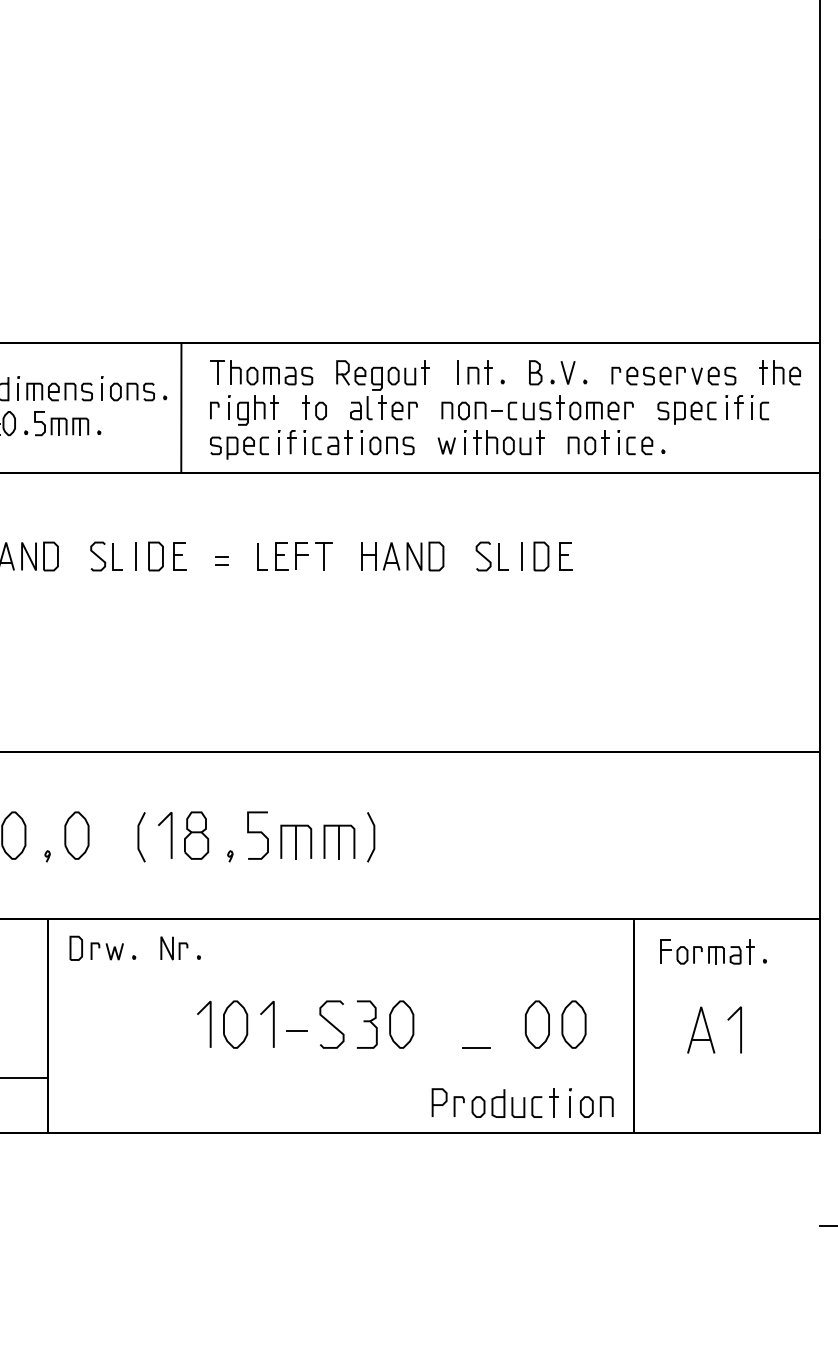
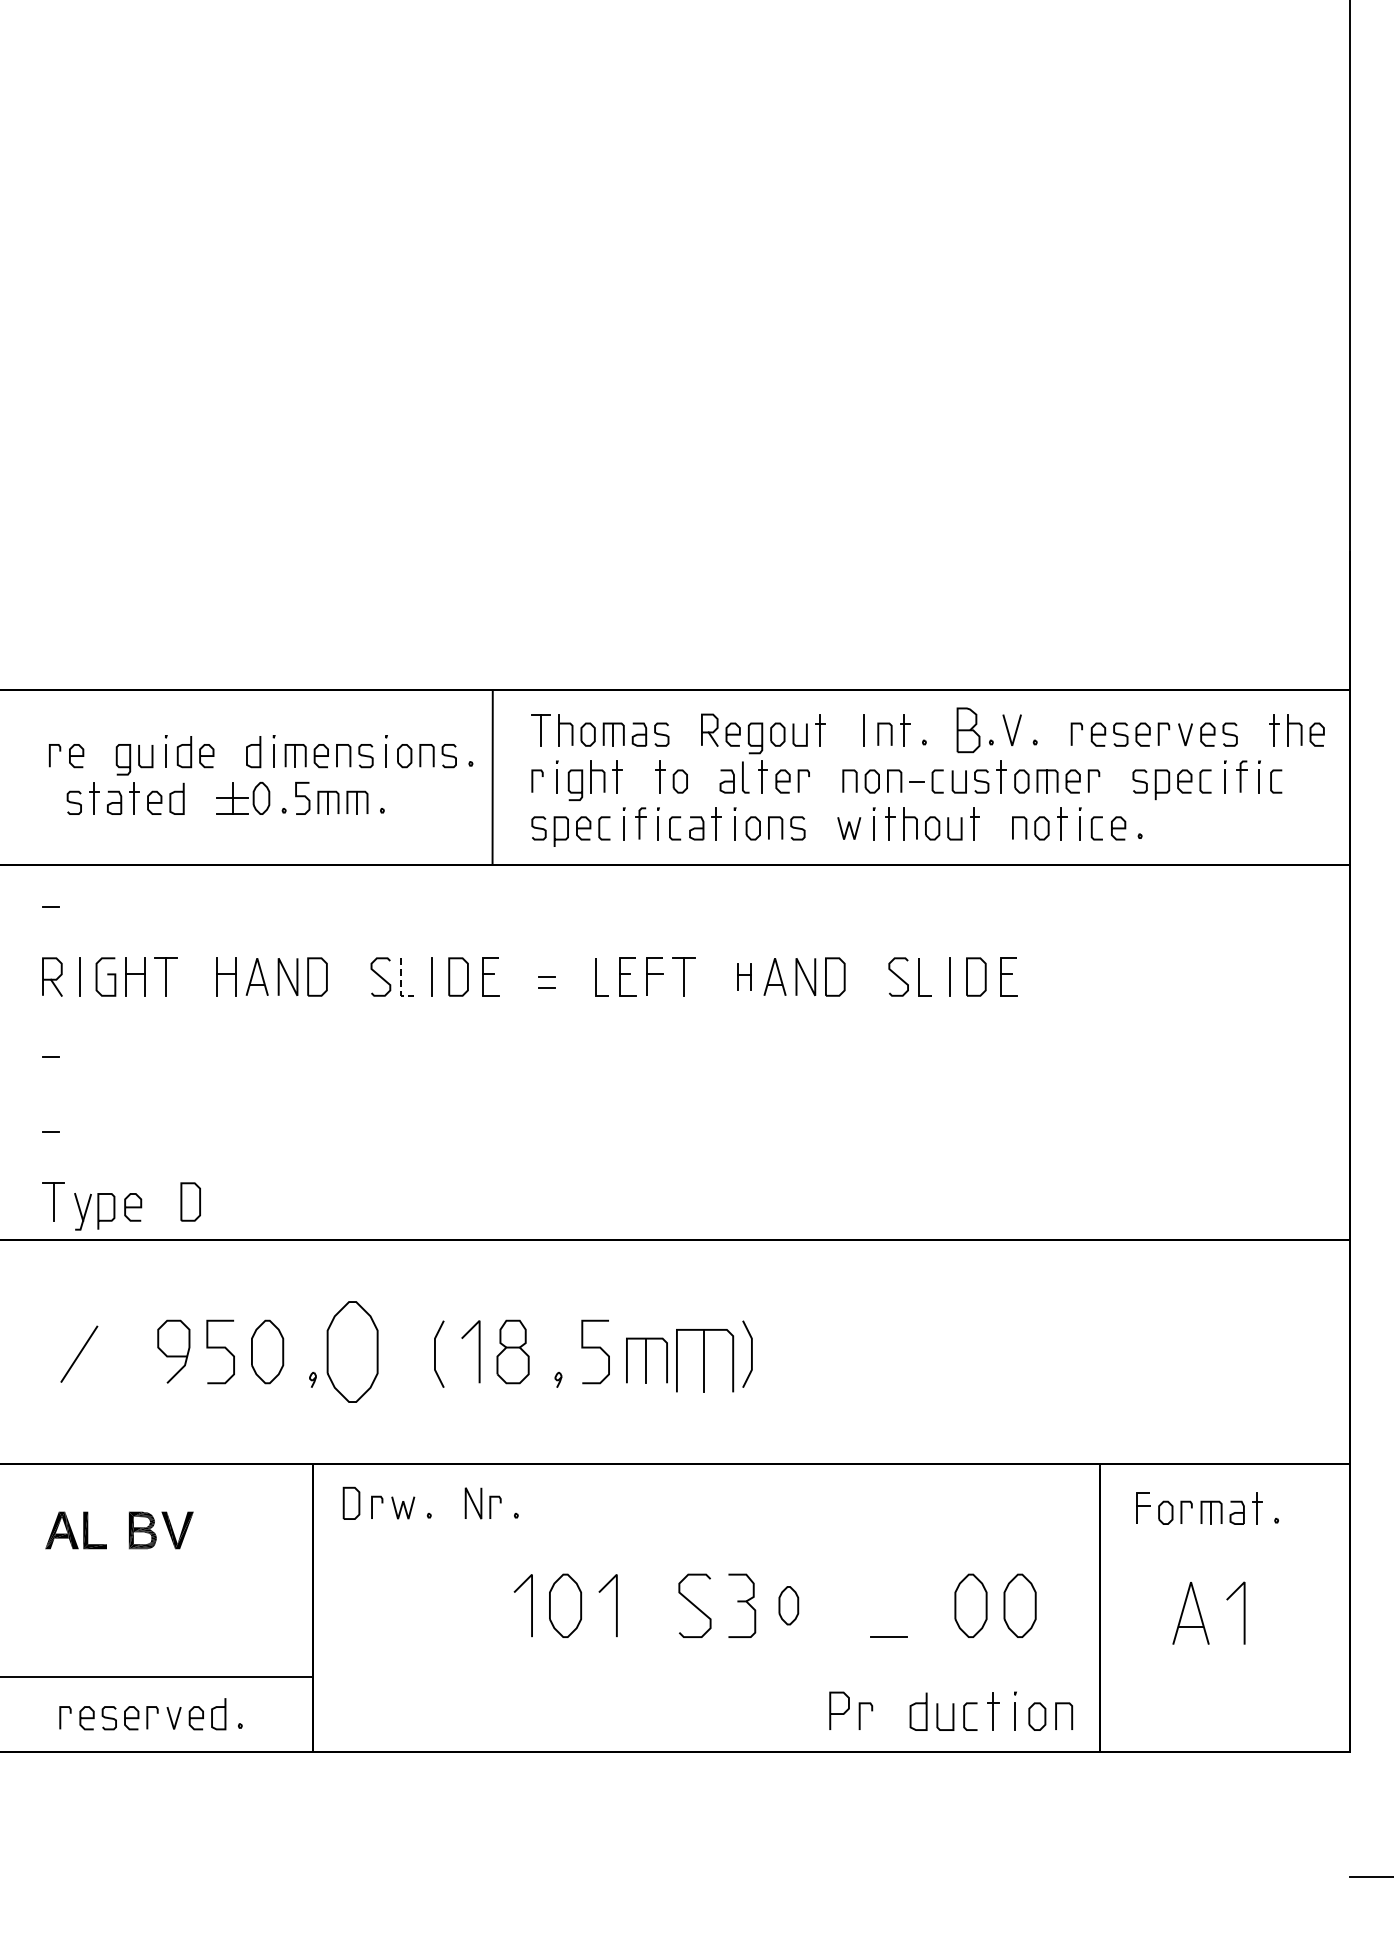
part: (535, 372) -> (968, 729), size x1.4
part: (368, 556) -> (744, 976), size x0.7
line: (113, 562) -> (401, 984), solid -> dashed
part: (76, 835) -> (351, 1351), size x1.6
part: (339, 841) -> (704, 1360), size x1.4
part: (401, 1024) -> (788, 1605), size x0.6
line: (296, 1031) -> (647, 1614), removed
part: (478, 1106) -> (891, 1716), removed

